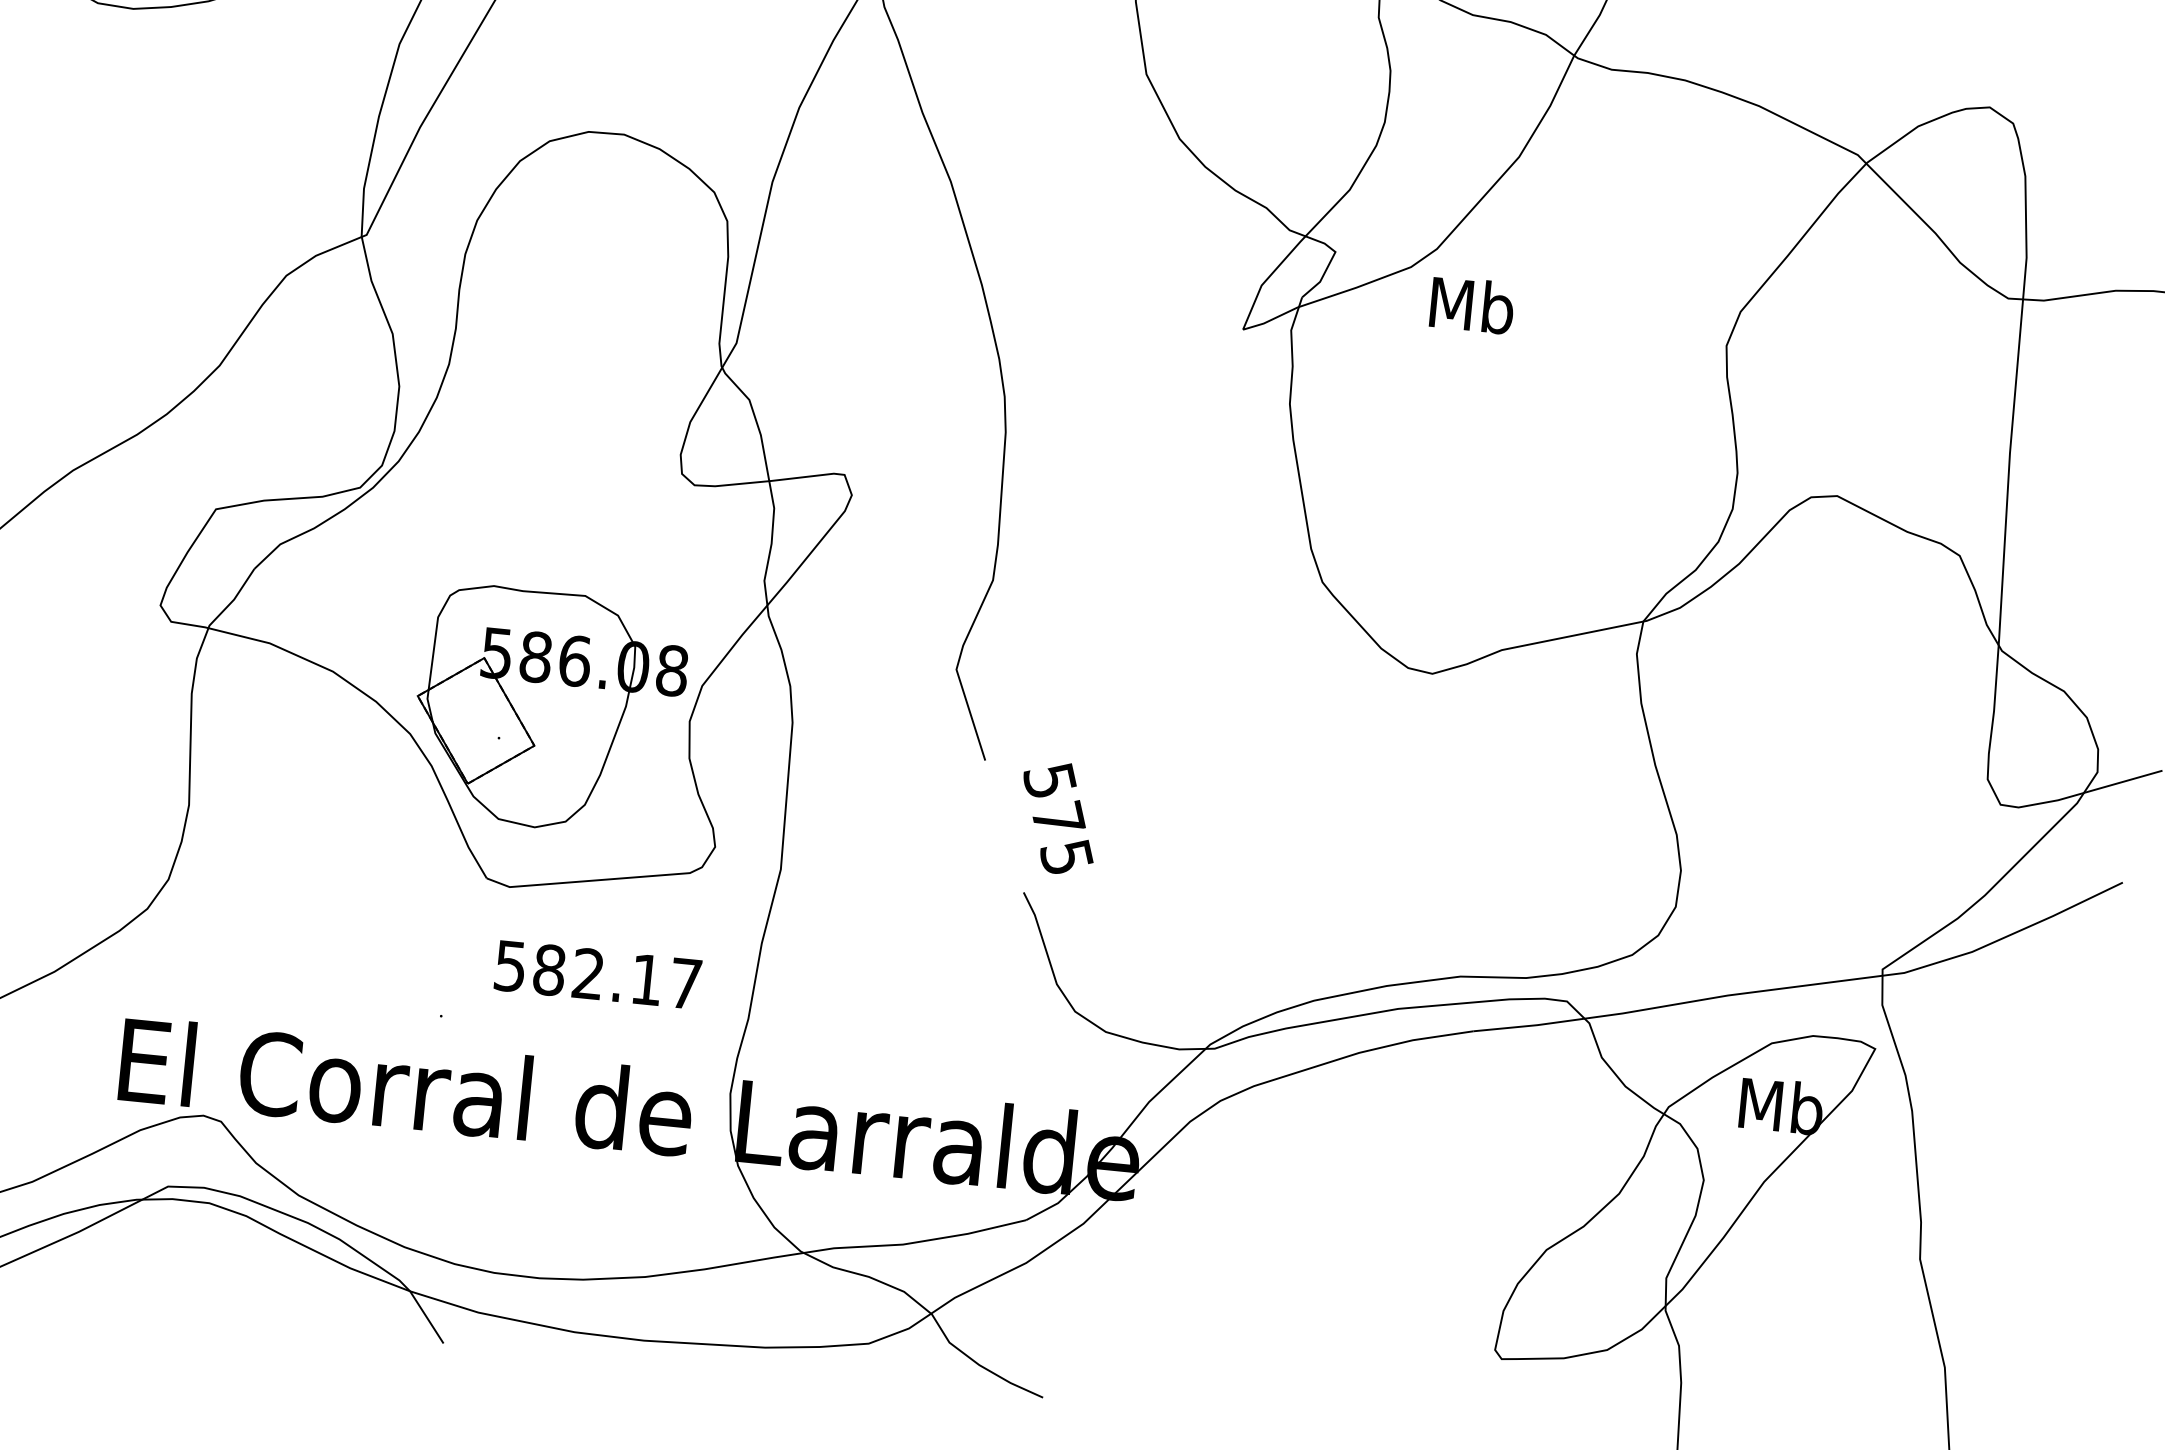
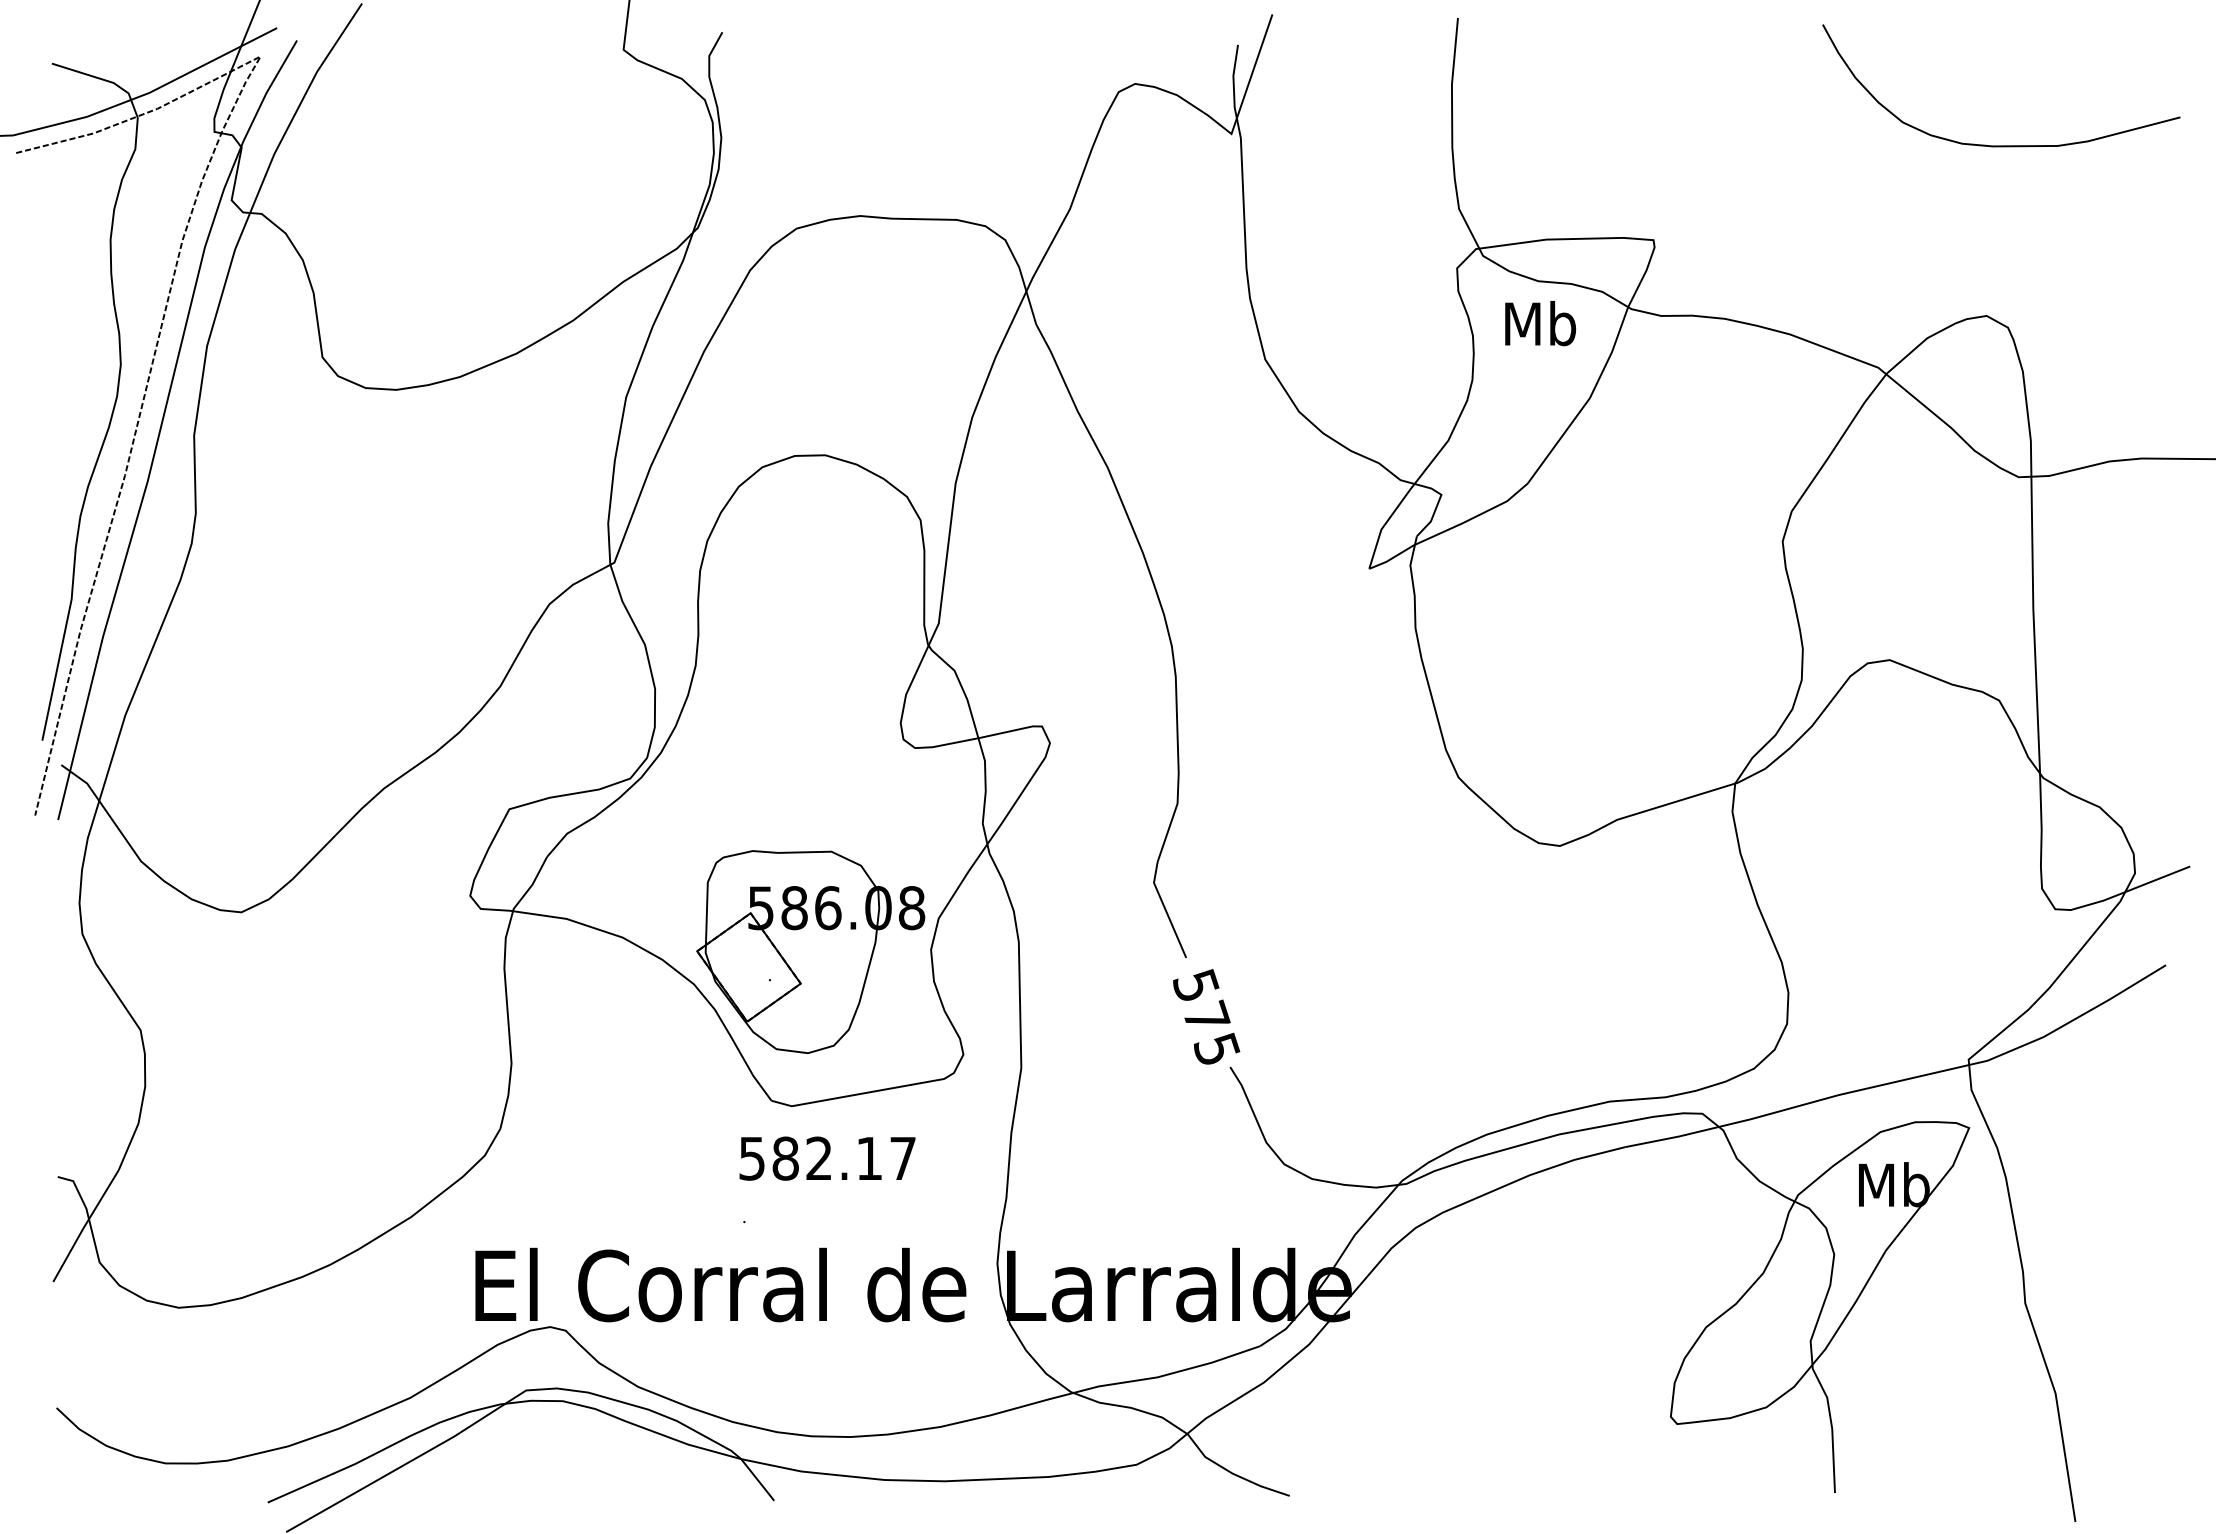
text: (1472, 305) -> (1540, 323), moved
text: (1058, 817) -> (1206, 1016), moved
text: (598, 974) -> (827, 1158), moved

